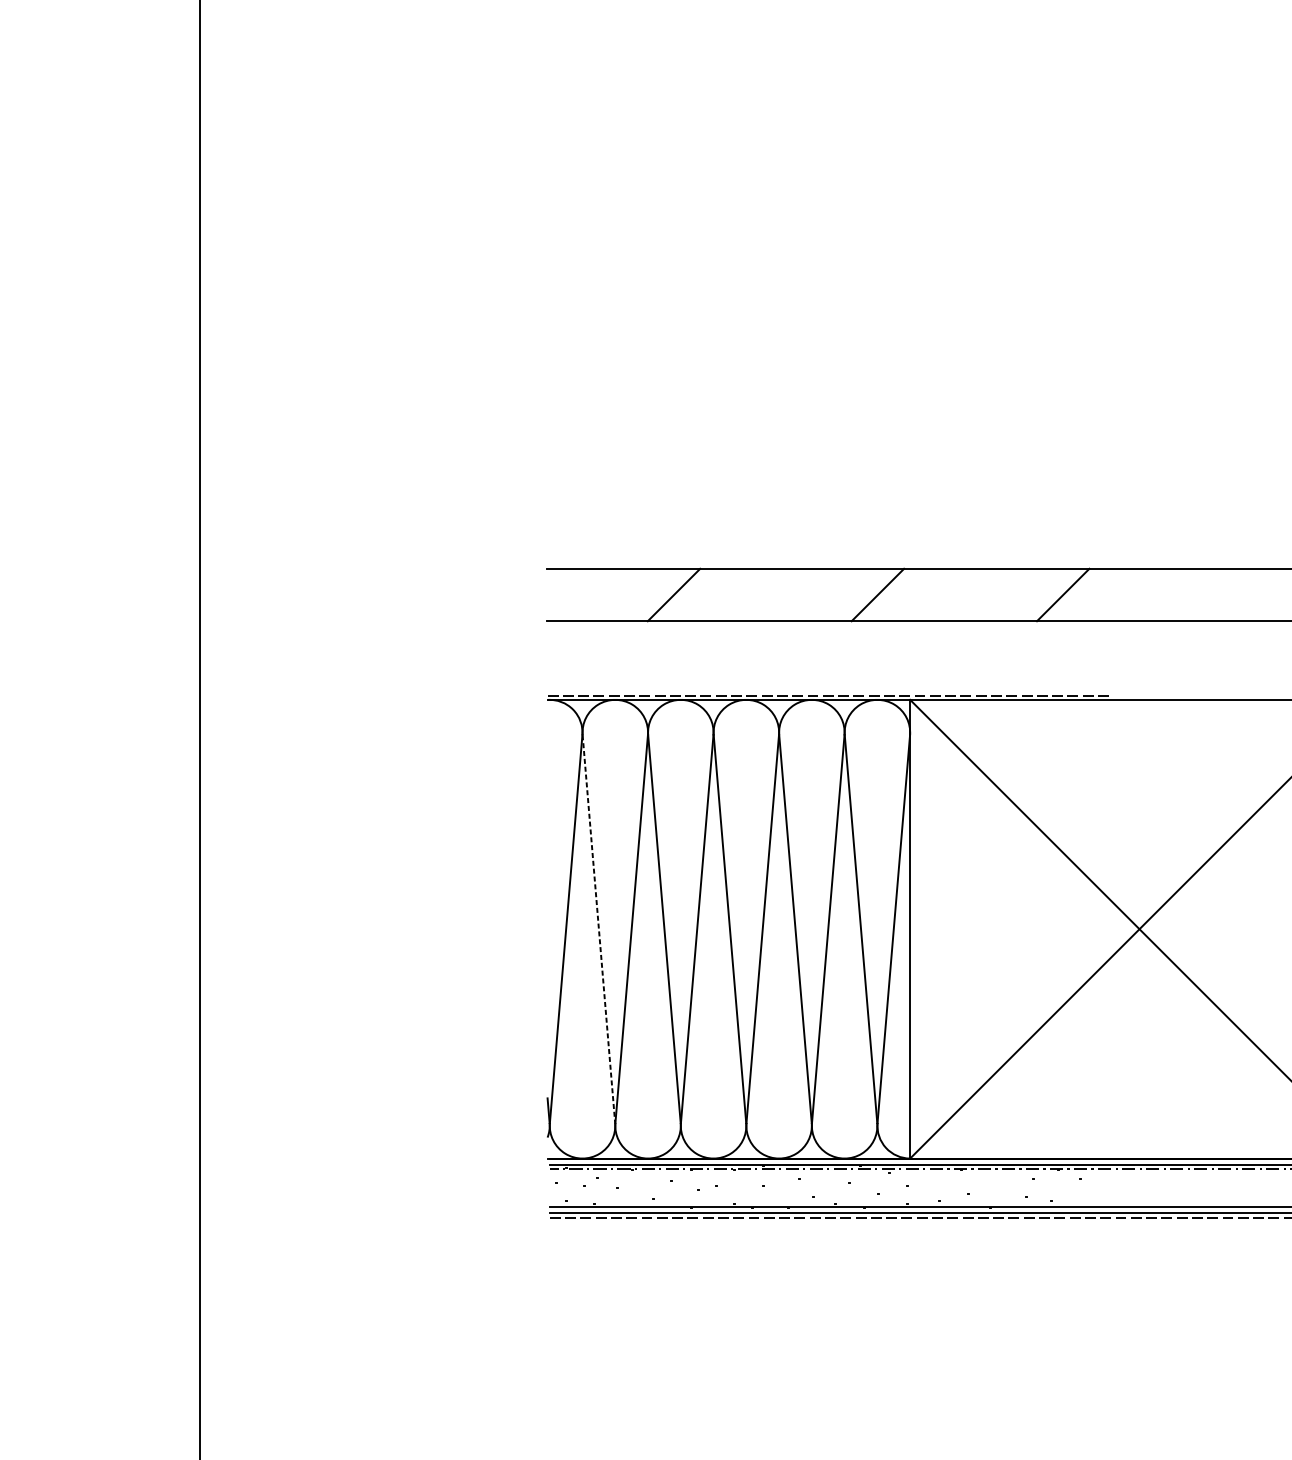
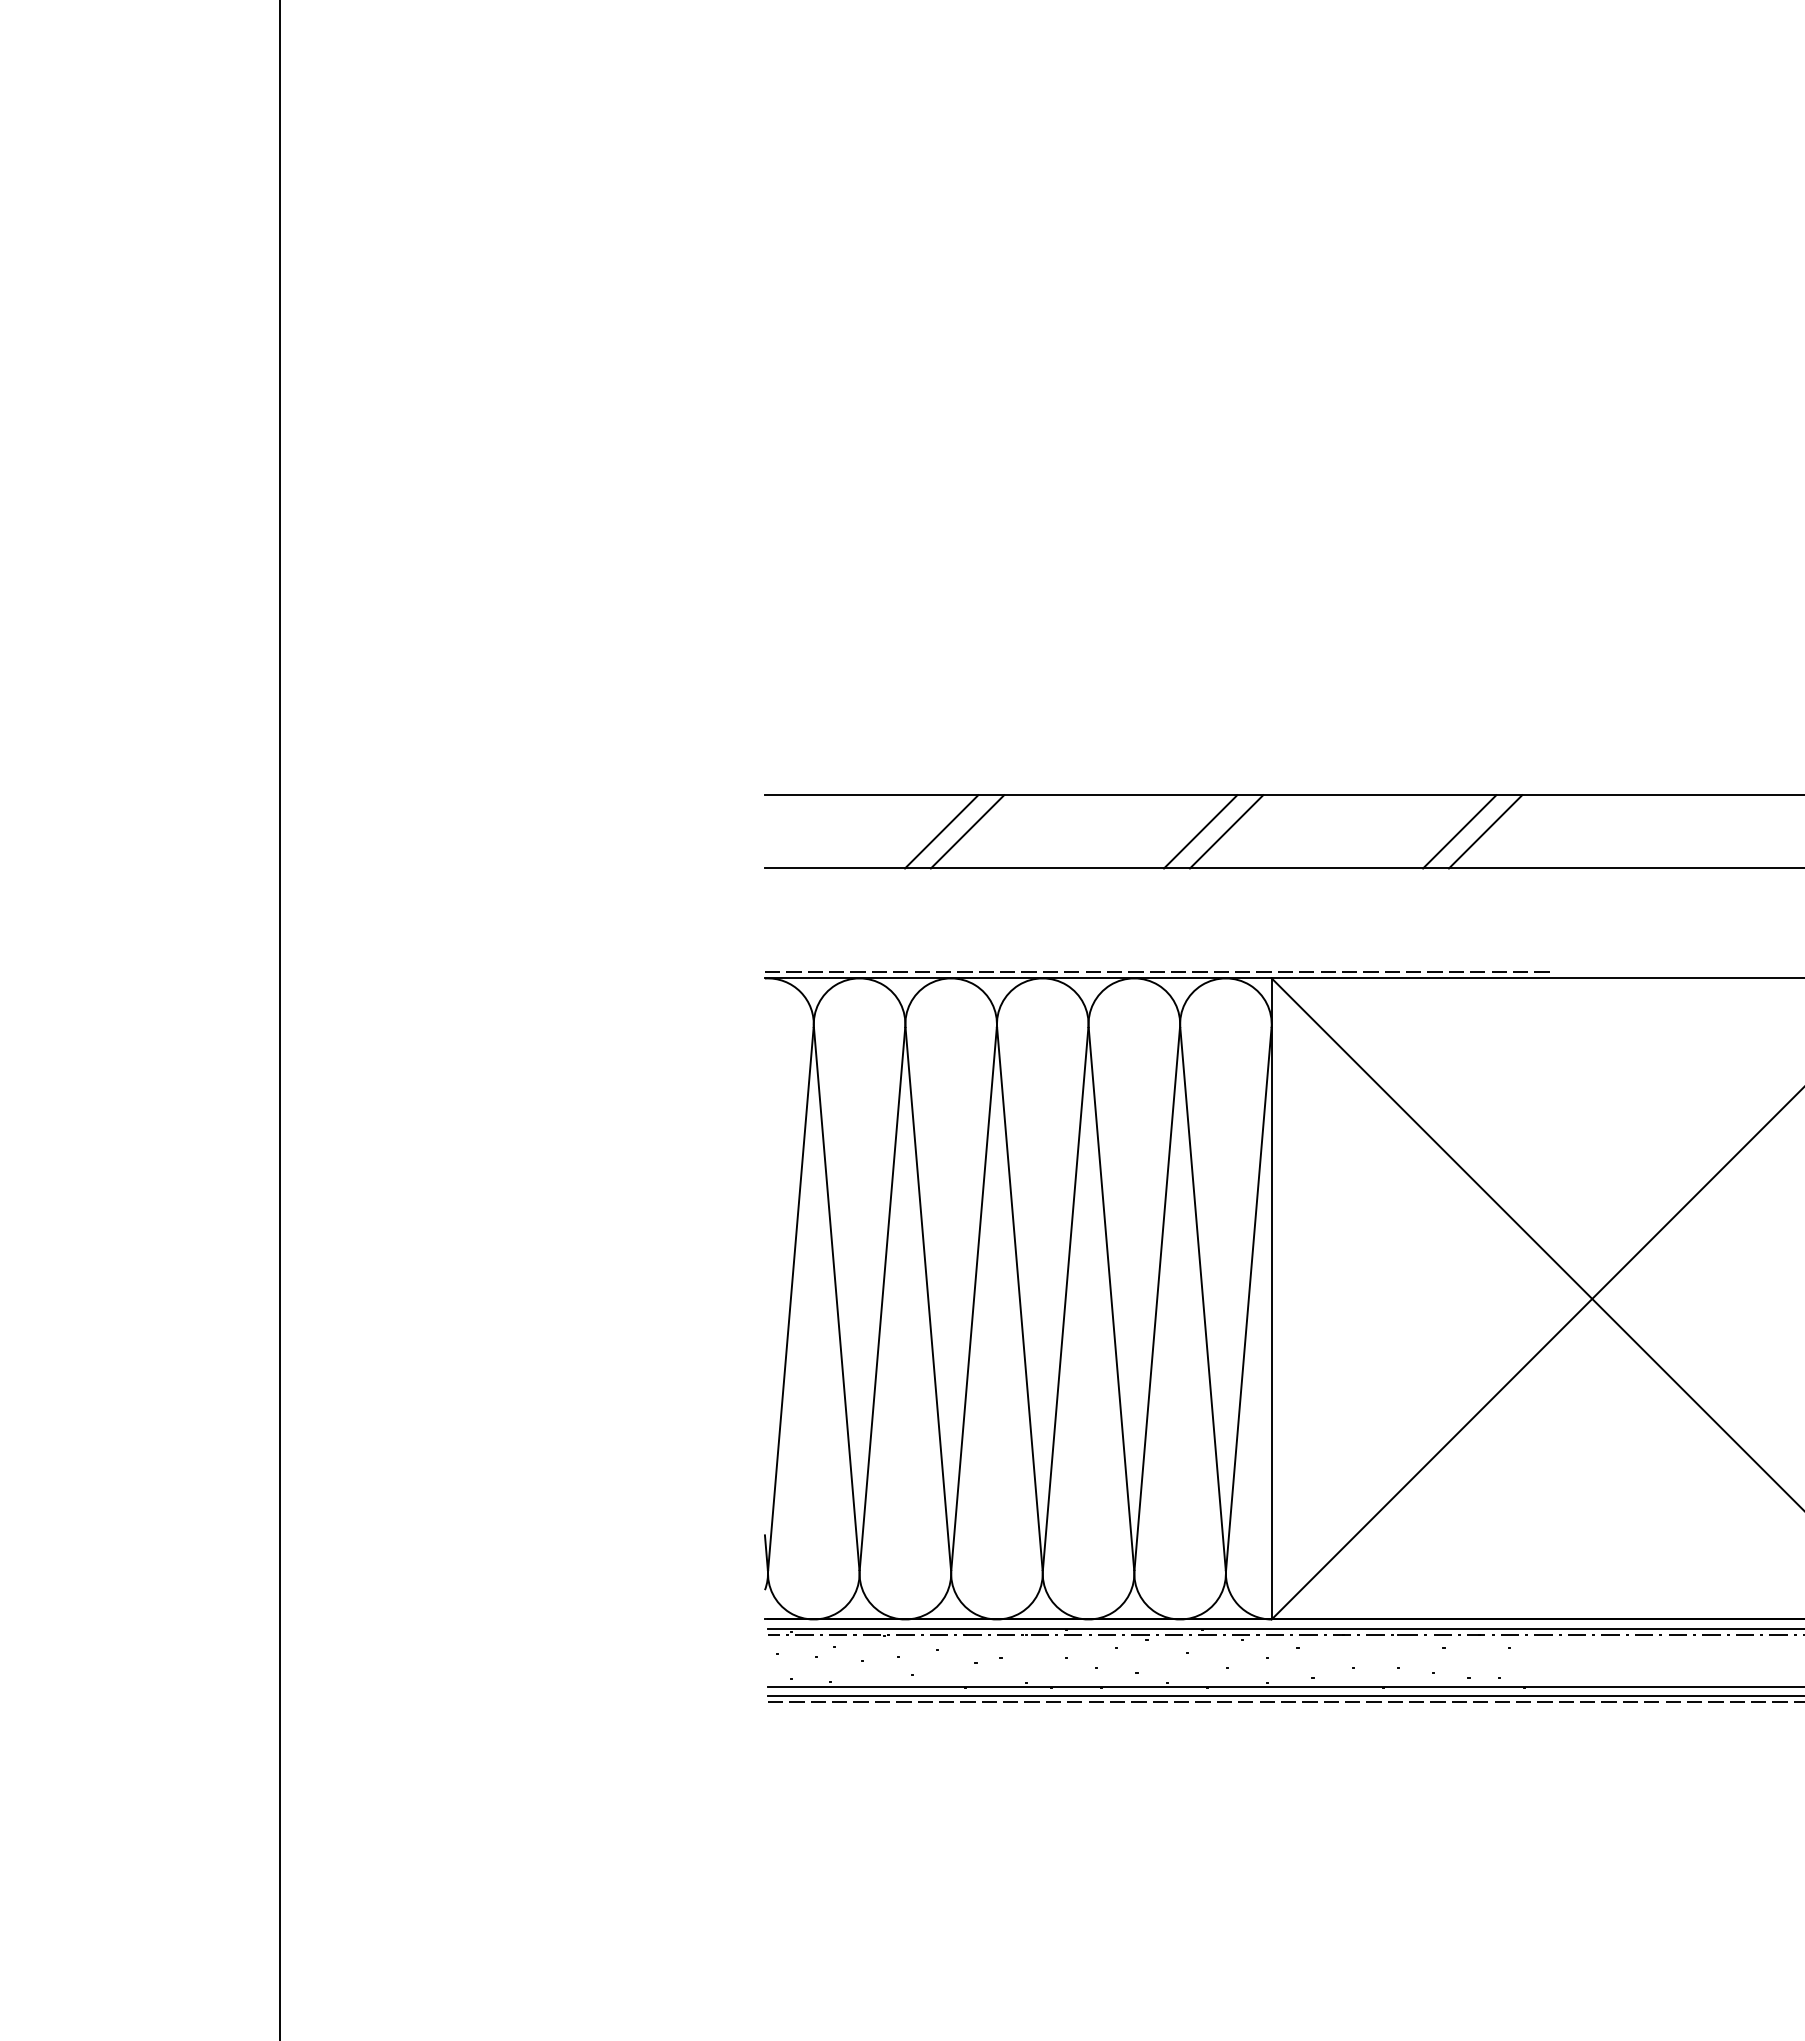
line: (692, 594) -> (967, 831), added
line: (859, 594) -> (1200, 831), added
line: (1044, 594) -> (1459, 831), added
line: (598, 928) -> (836, 1298), dashed -> solid

